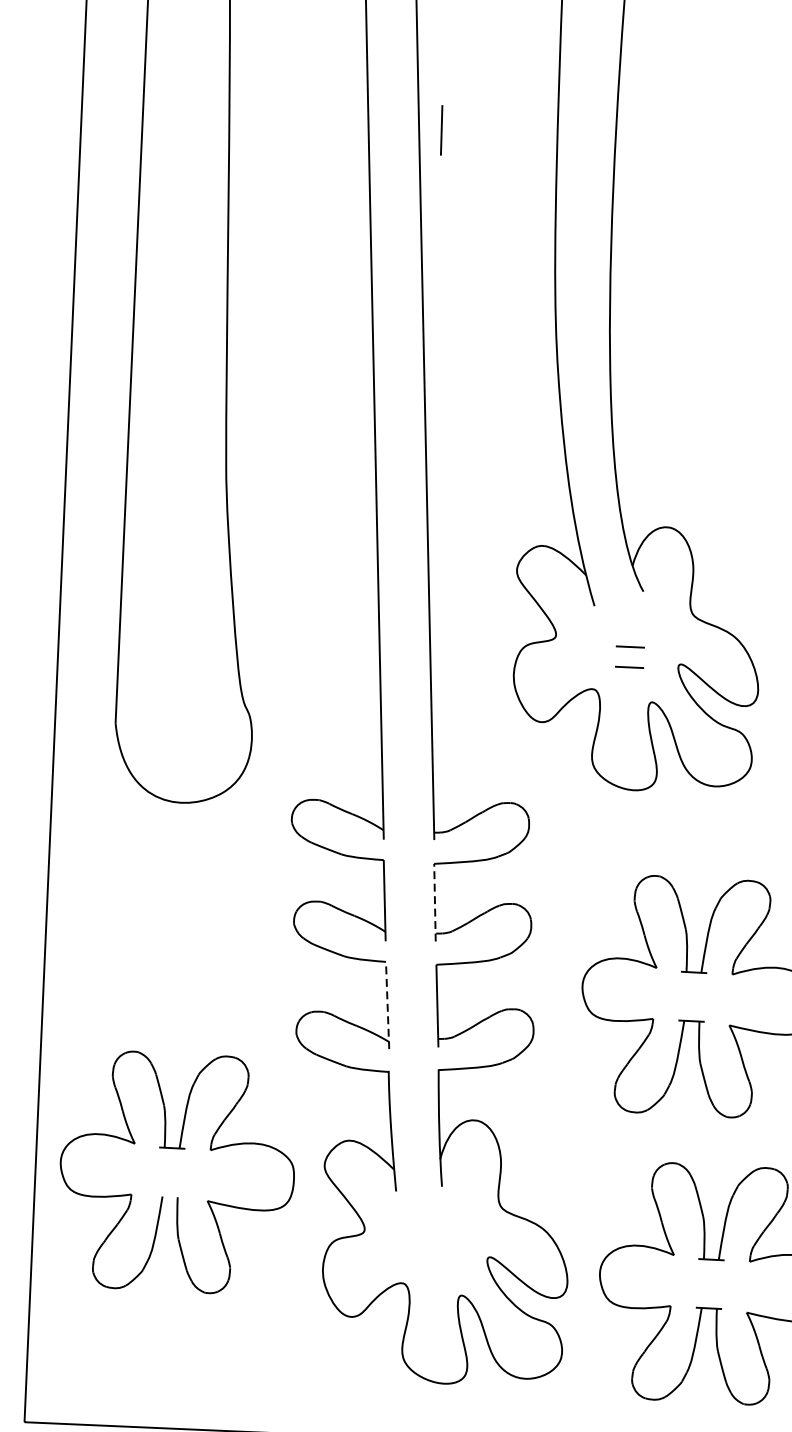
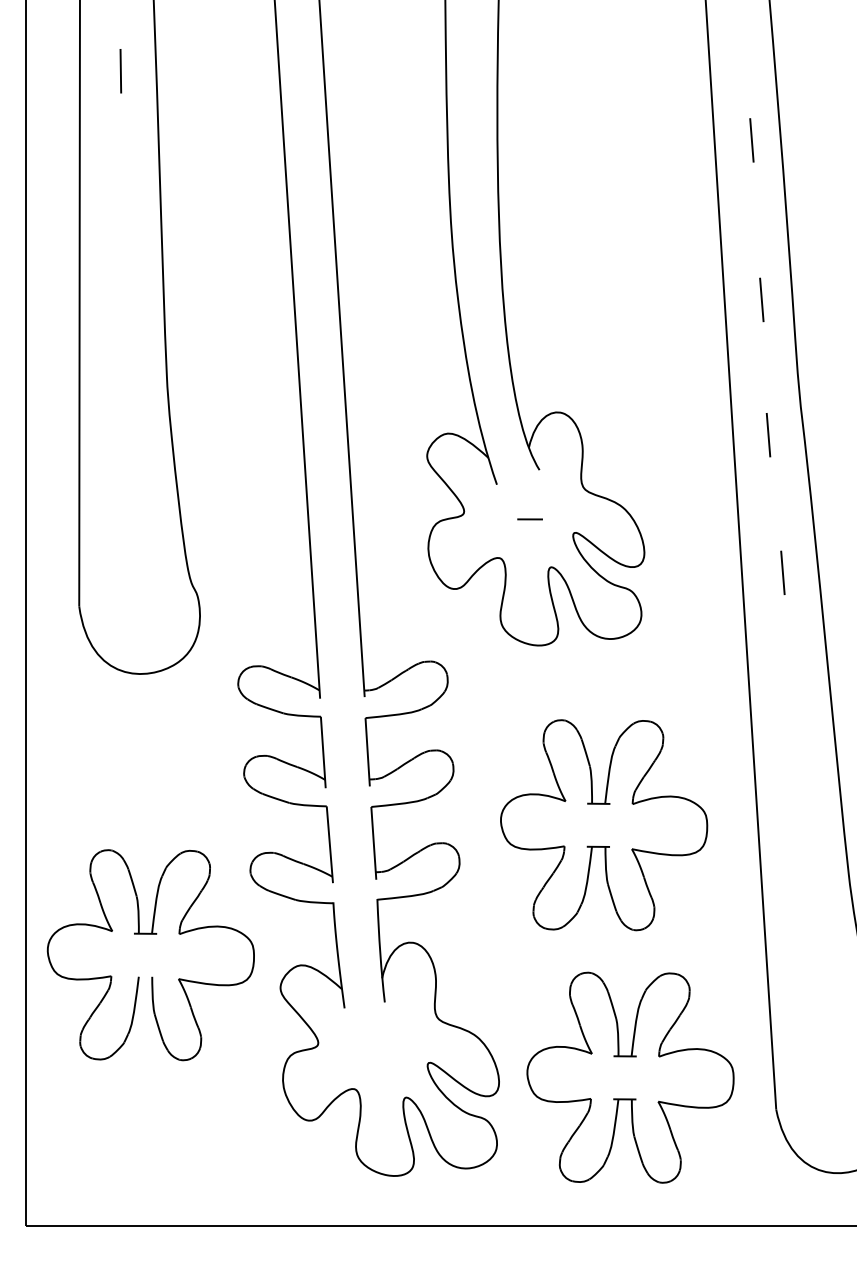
line: (441, 130) -> (120, 71), moved
line: (628, 667) -> (529, 537), removed
line: (434, 901) -> (367, 751), dashed -> solid
line: (387, 1005) -> (329, 844), dashed -> solid
part: (177, 1149) -> (150, 934), moved

